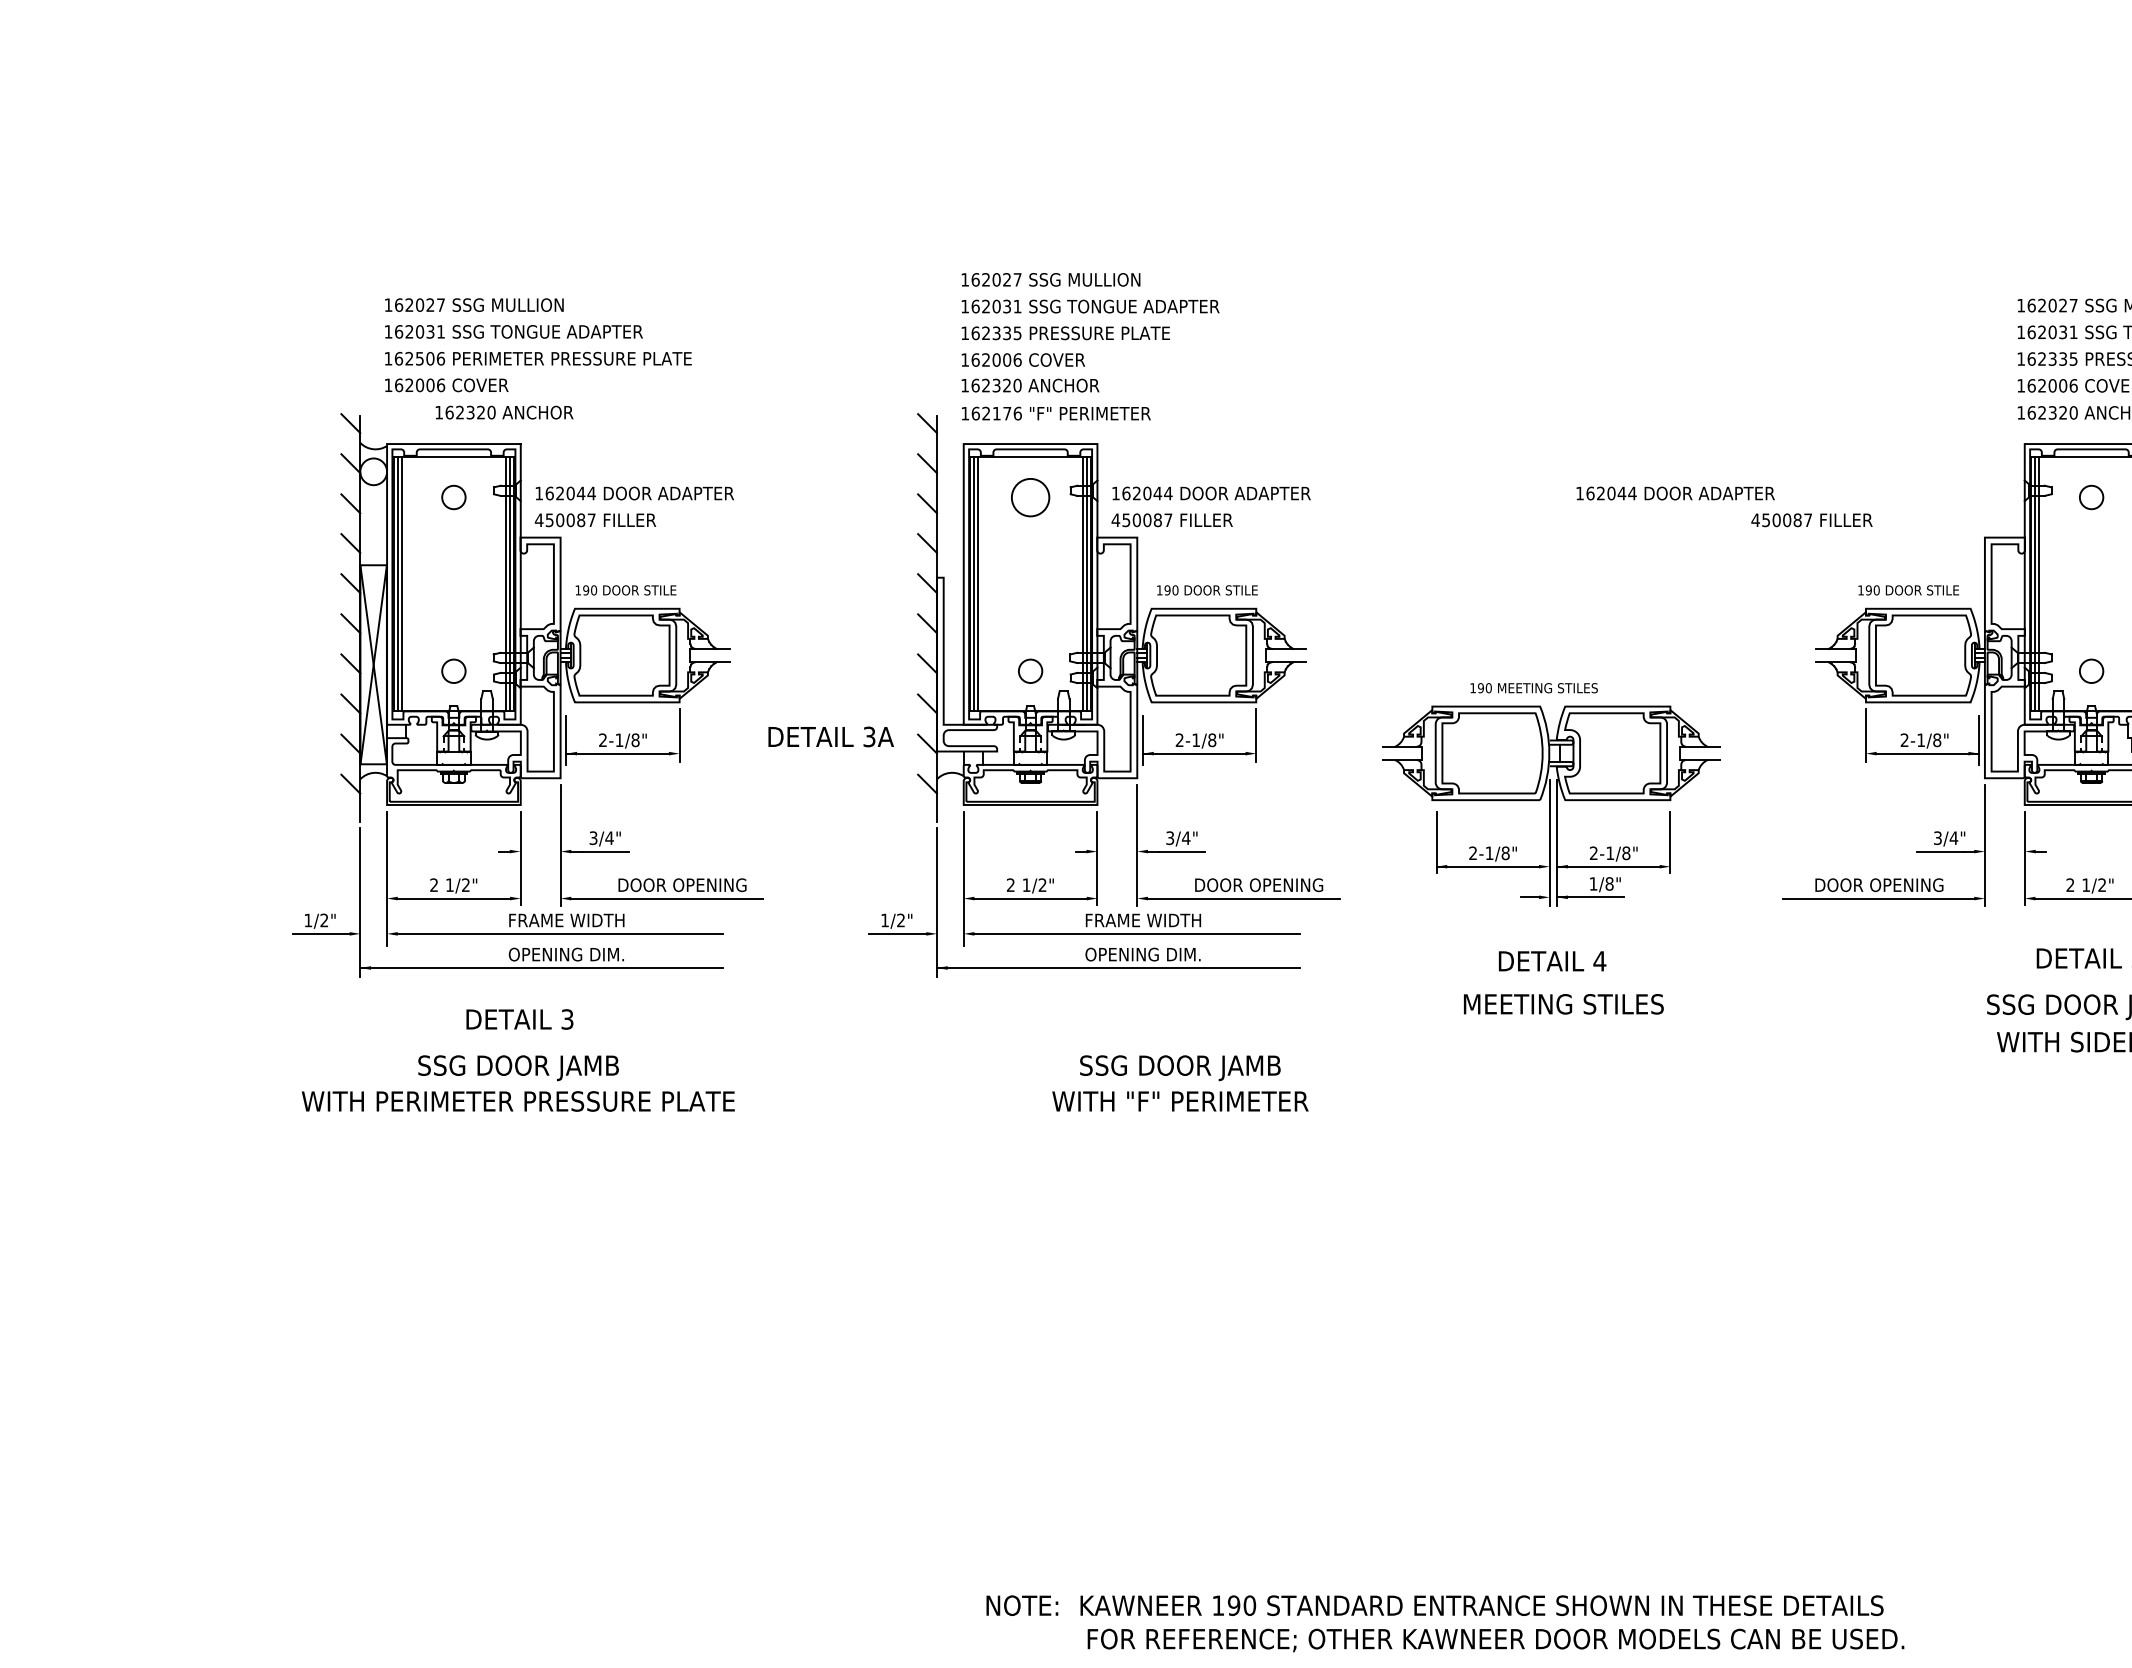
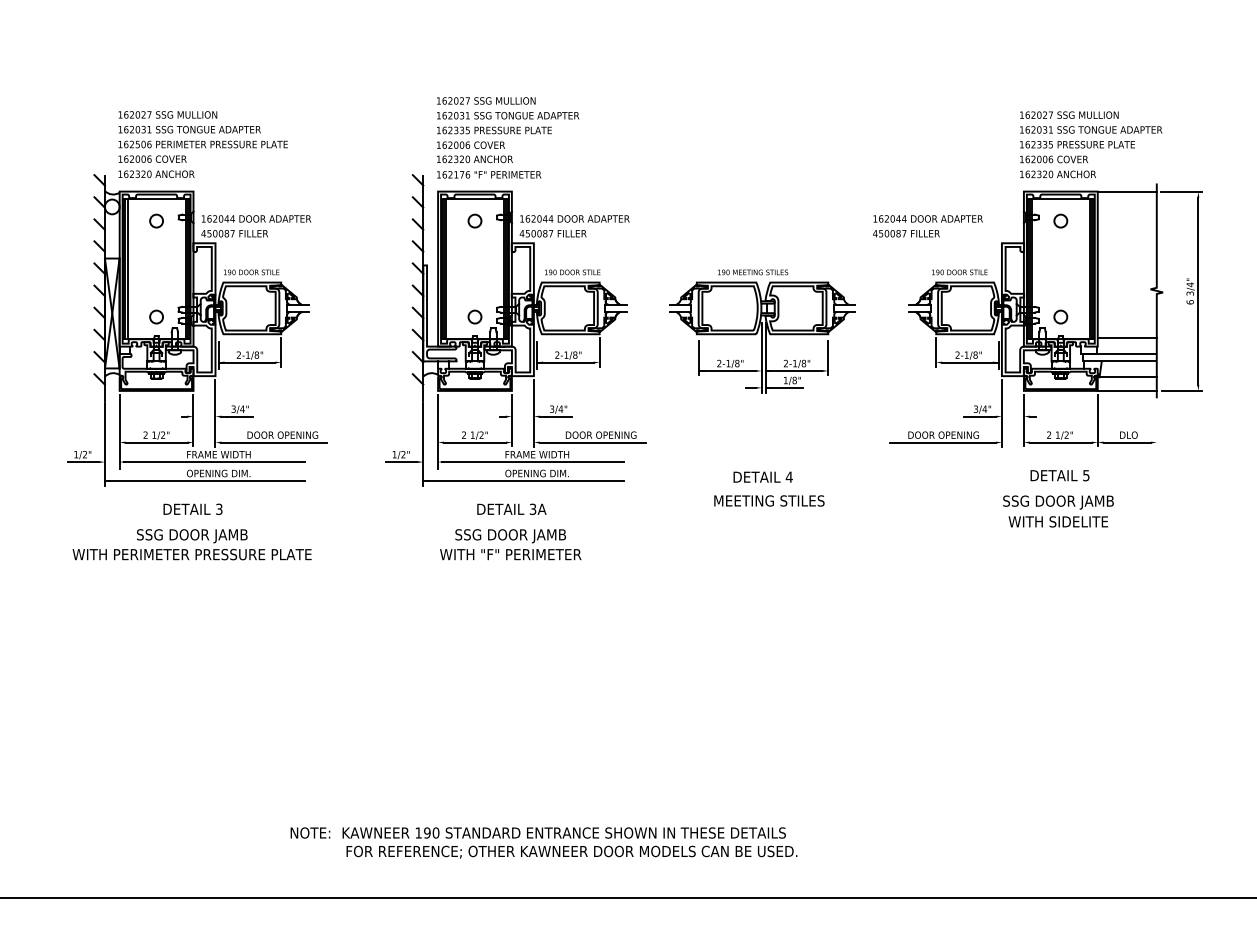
text: (504, 411) -> (156, 173), moved
text: (1674, 492) -> (927, 218), moved
circle: (1029, 496) -> (474, 220), size x0.62
text: (830, 735) -> (511, 508), moved
part: (1551, 795) -> (762, 331), moved
text: (1180, 1083) -> (510, 544), moved
text: (1444, 1622) -> (543, 842), moved

